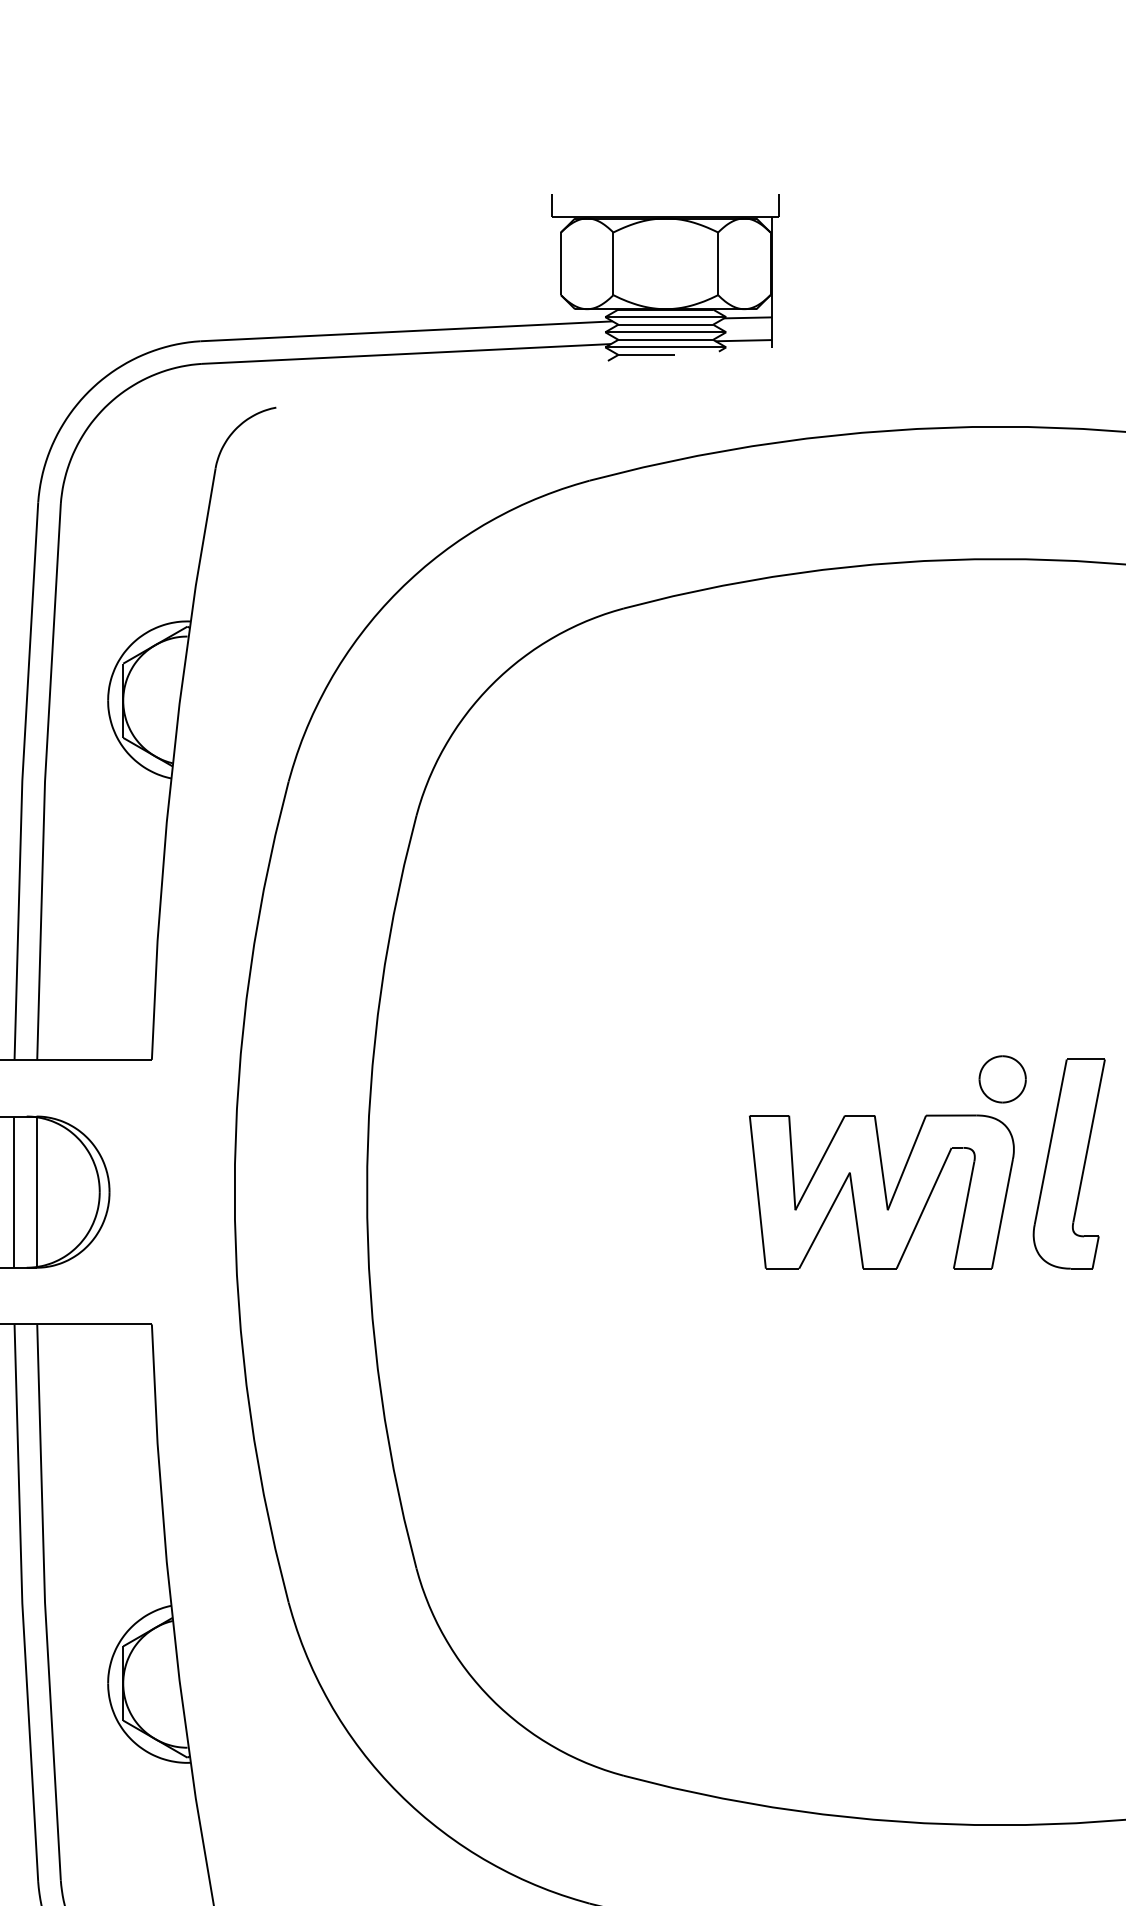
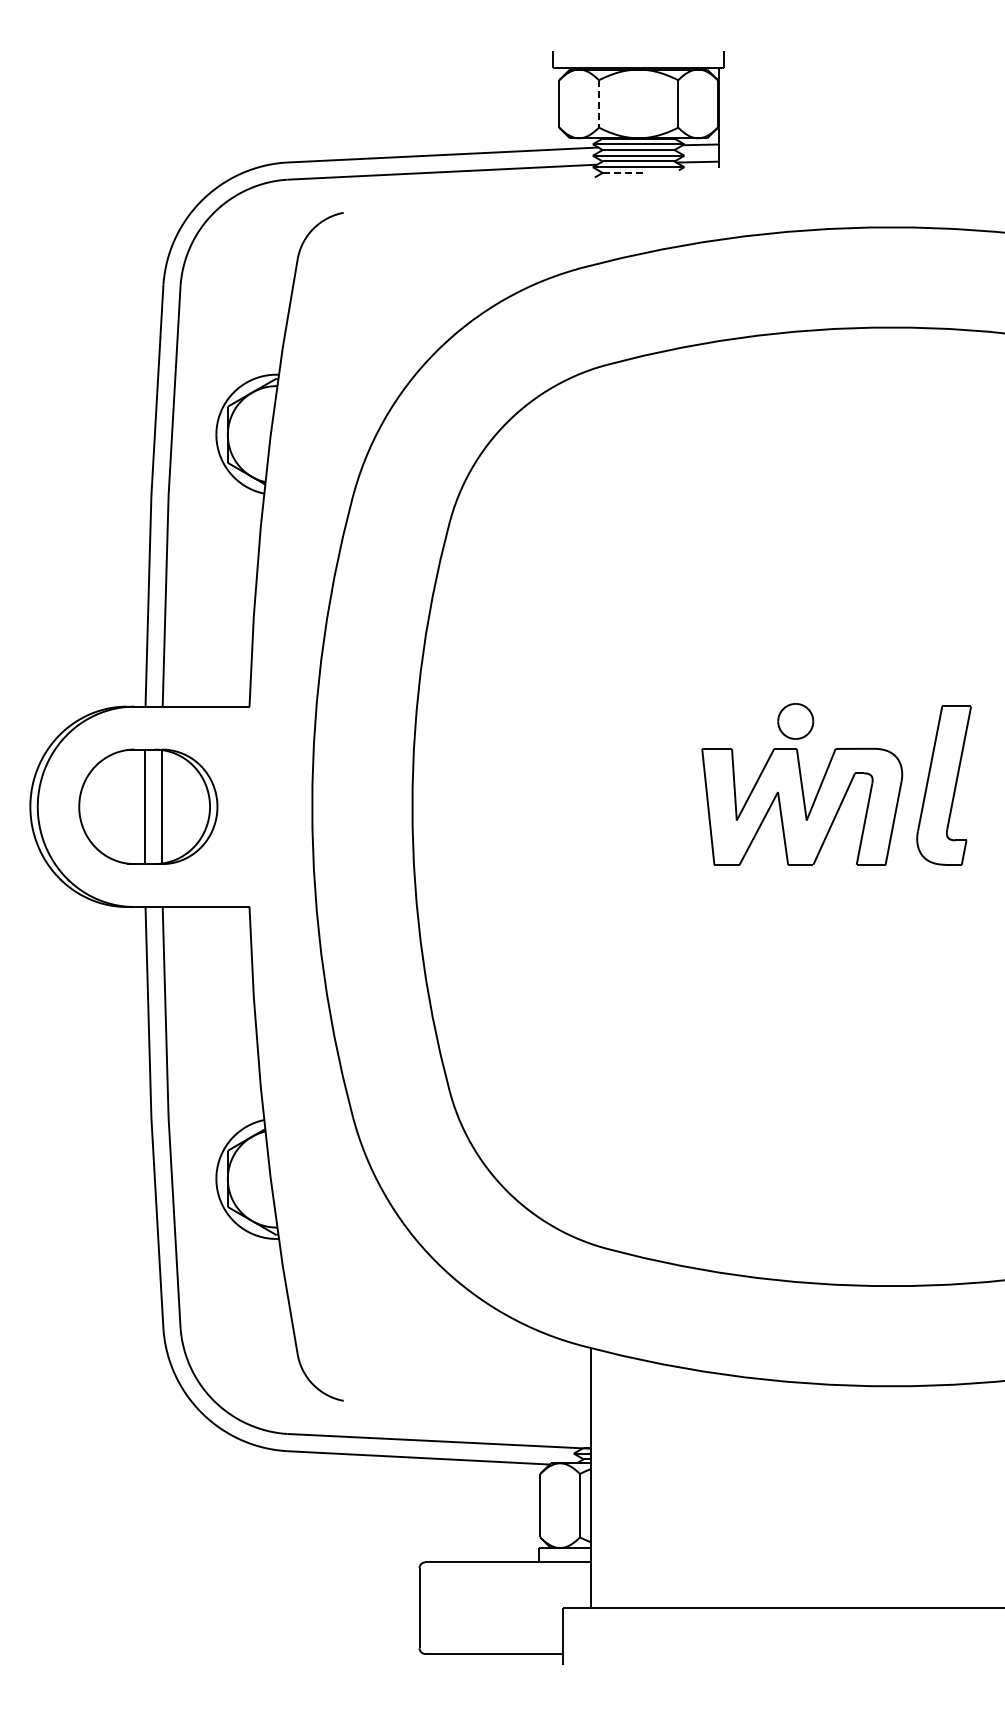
line: (612, 263) -> (598, 103), solid -> dashed
line: (647, 354) -> (624, 172), solid -> dashed
part: (1002, 1079) -> (795, 721), moved

